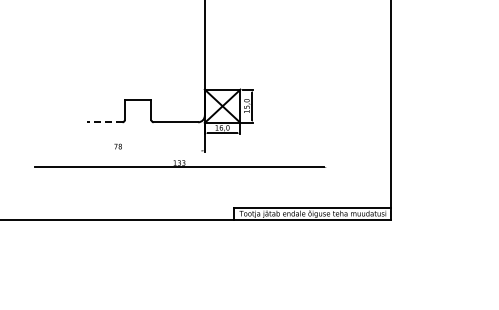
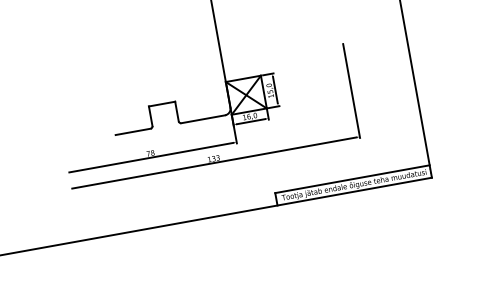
line: (326, 120) -> (351, 90), added
line: (104, 122) -> (132, 132), dashed -> solid
line: (117, 150) -> (150, 157), added

